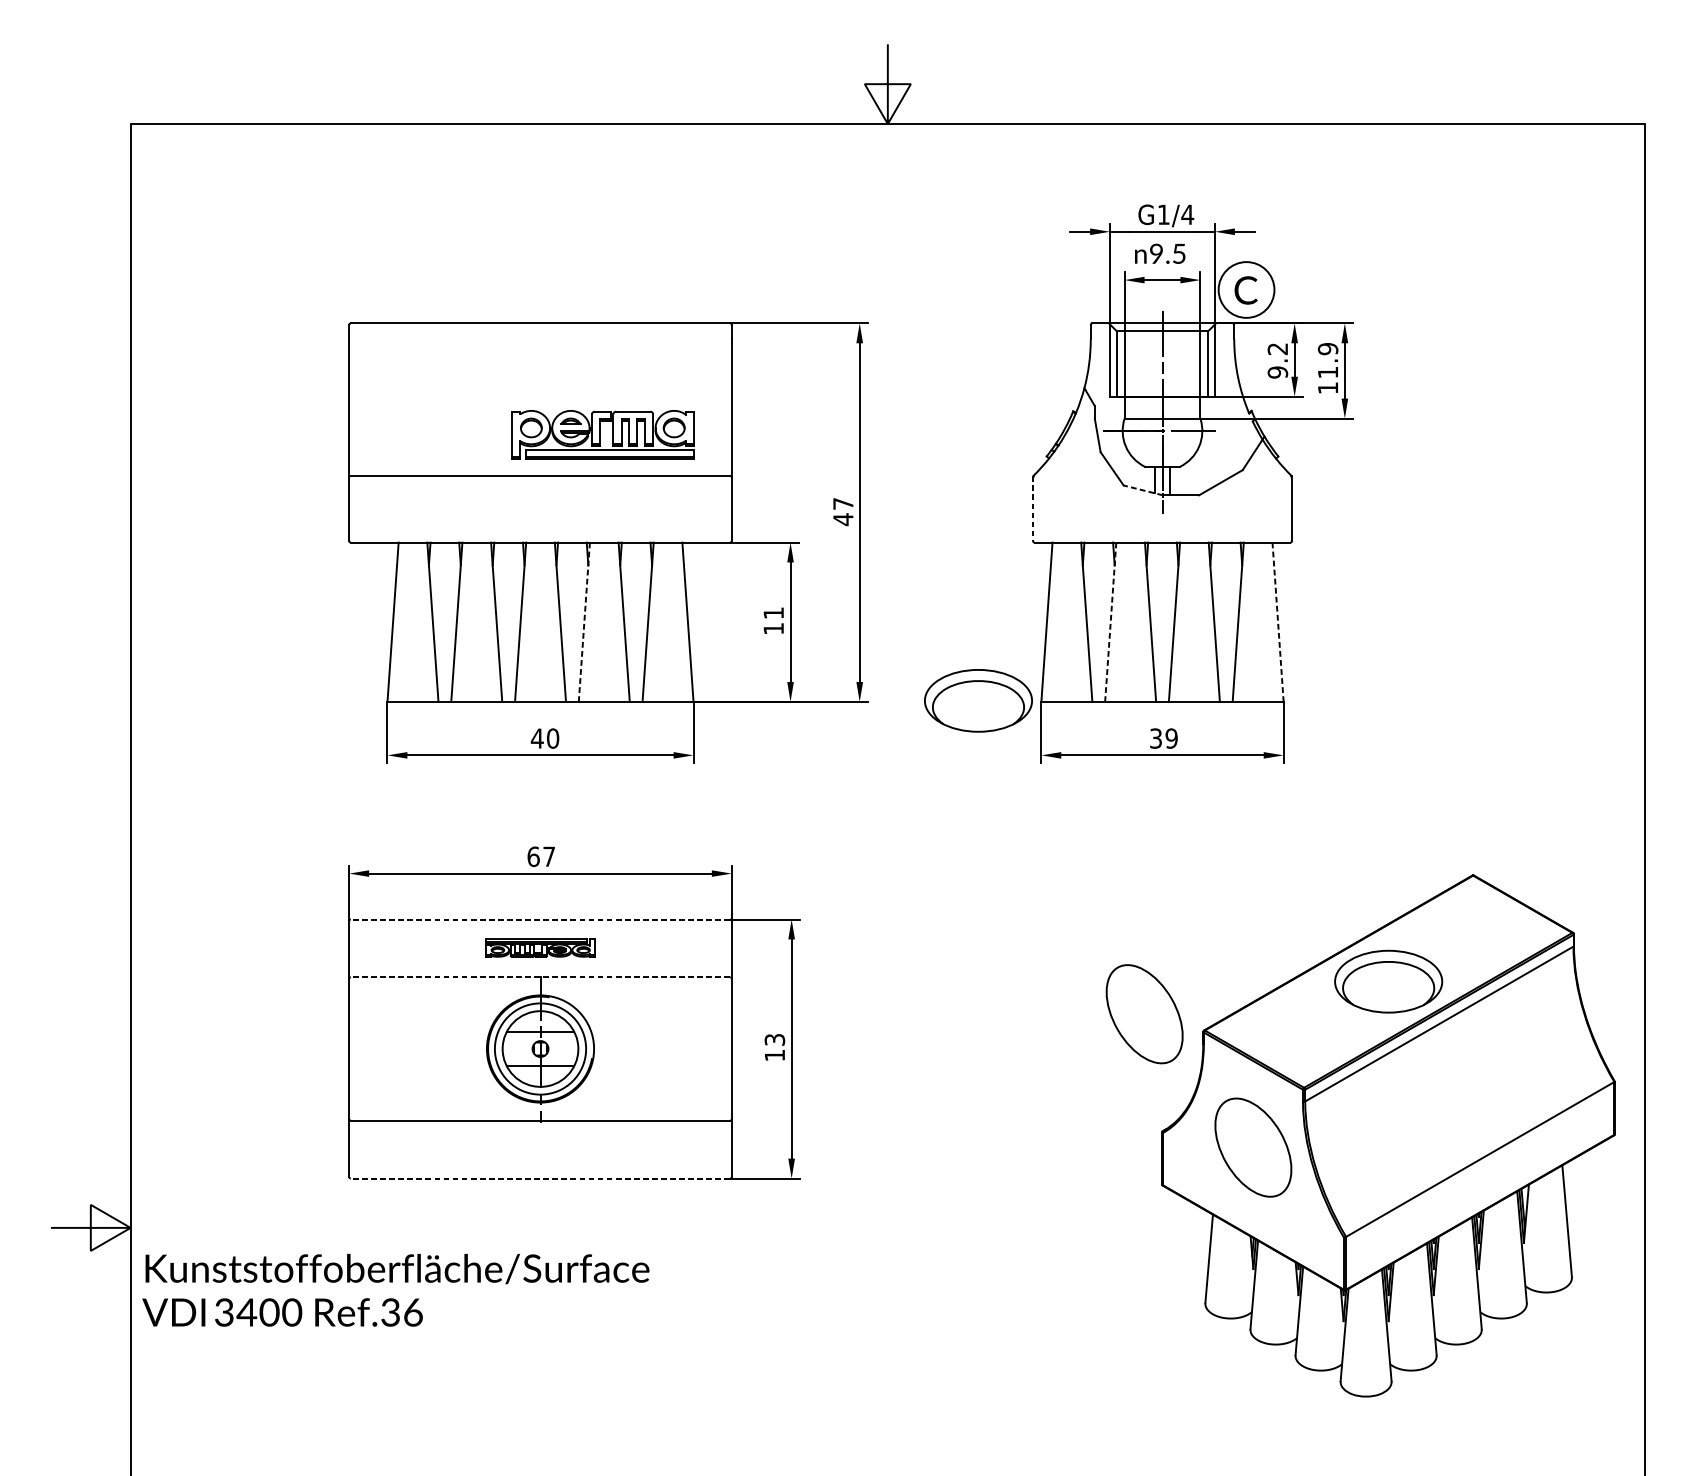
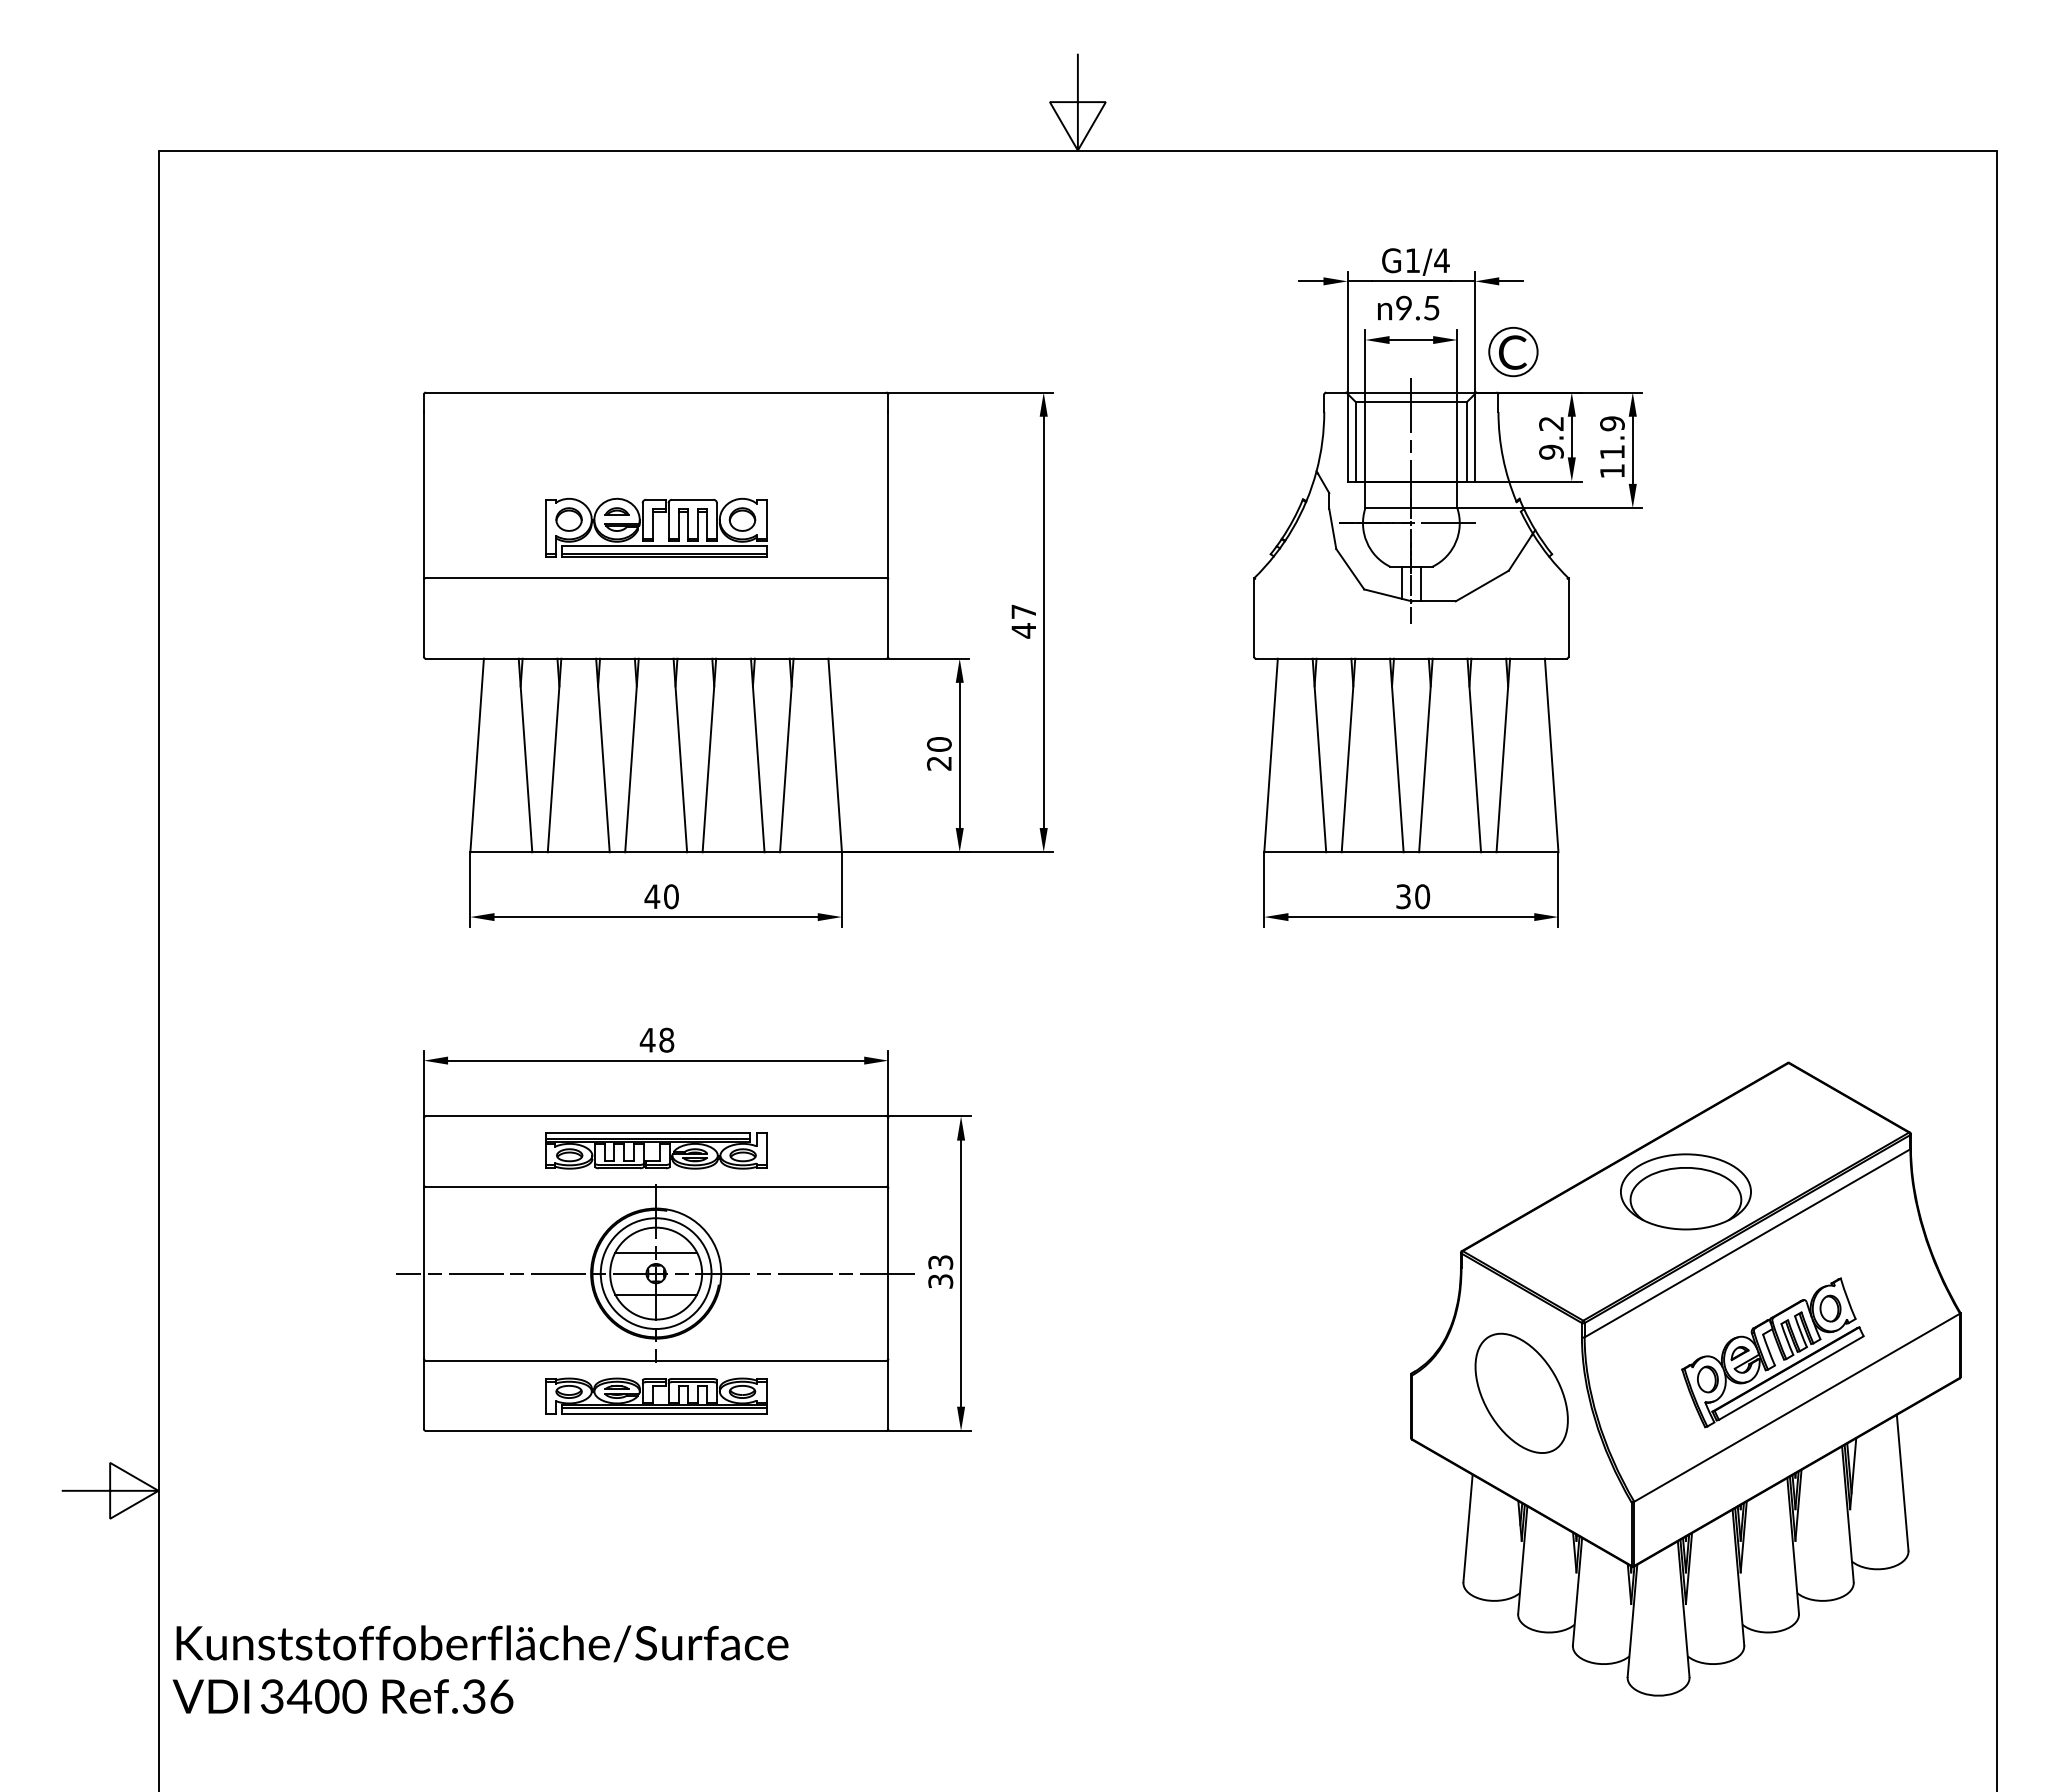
circle: (1246, 289) -> (1513, 351), size x0.71
part: (603, 434) -> (656, 527), moved
line: (1143, 490) -> (1388, 595), dashed -> solid
line: (1033, 509) -> (1254, 618), dashed -> solid
text: (773, 620) -> (938, 753), 11 -> 20
line: (584, 623) -> (709, 756), dashed -> solid
line: (1110, 623) -> (1348, 756), dashed -> solid
line: (1277, 623) -> (1551, 756), dashed -> solid
part: (978, 700) -> (1187, 850), removed
text: (1171, 738) -> (1422, 896), 39 -> 30
text: (540, 856) -> (656, 1039), 67 -> 48
line: (539, 919) -> (655, 1116), dashed -> solid
part: (540, 947) -> (656, 1150), size x1.67
line: (539, 977) -> (655, 1186), dashed -> solid
part: (1144, 1013) -> (1389, 1230), removed
line: (539, 1048) -> (655, 1273), added
text: (774, 1055) -> (940, 1281), 13 -> 33
part: (1459, 1113) -> (1772, 1352), added
part: (540, 1149) -> (656, 1395), added
line: (539, 1178) -> (655, 1430), dashed -> solid
text: (395, 1290) -> (480, 1669), moved

